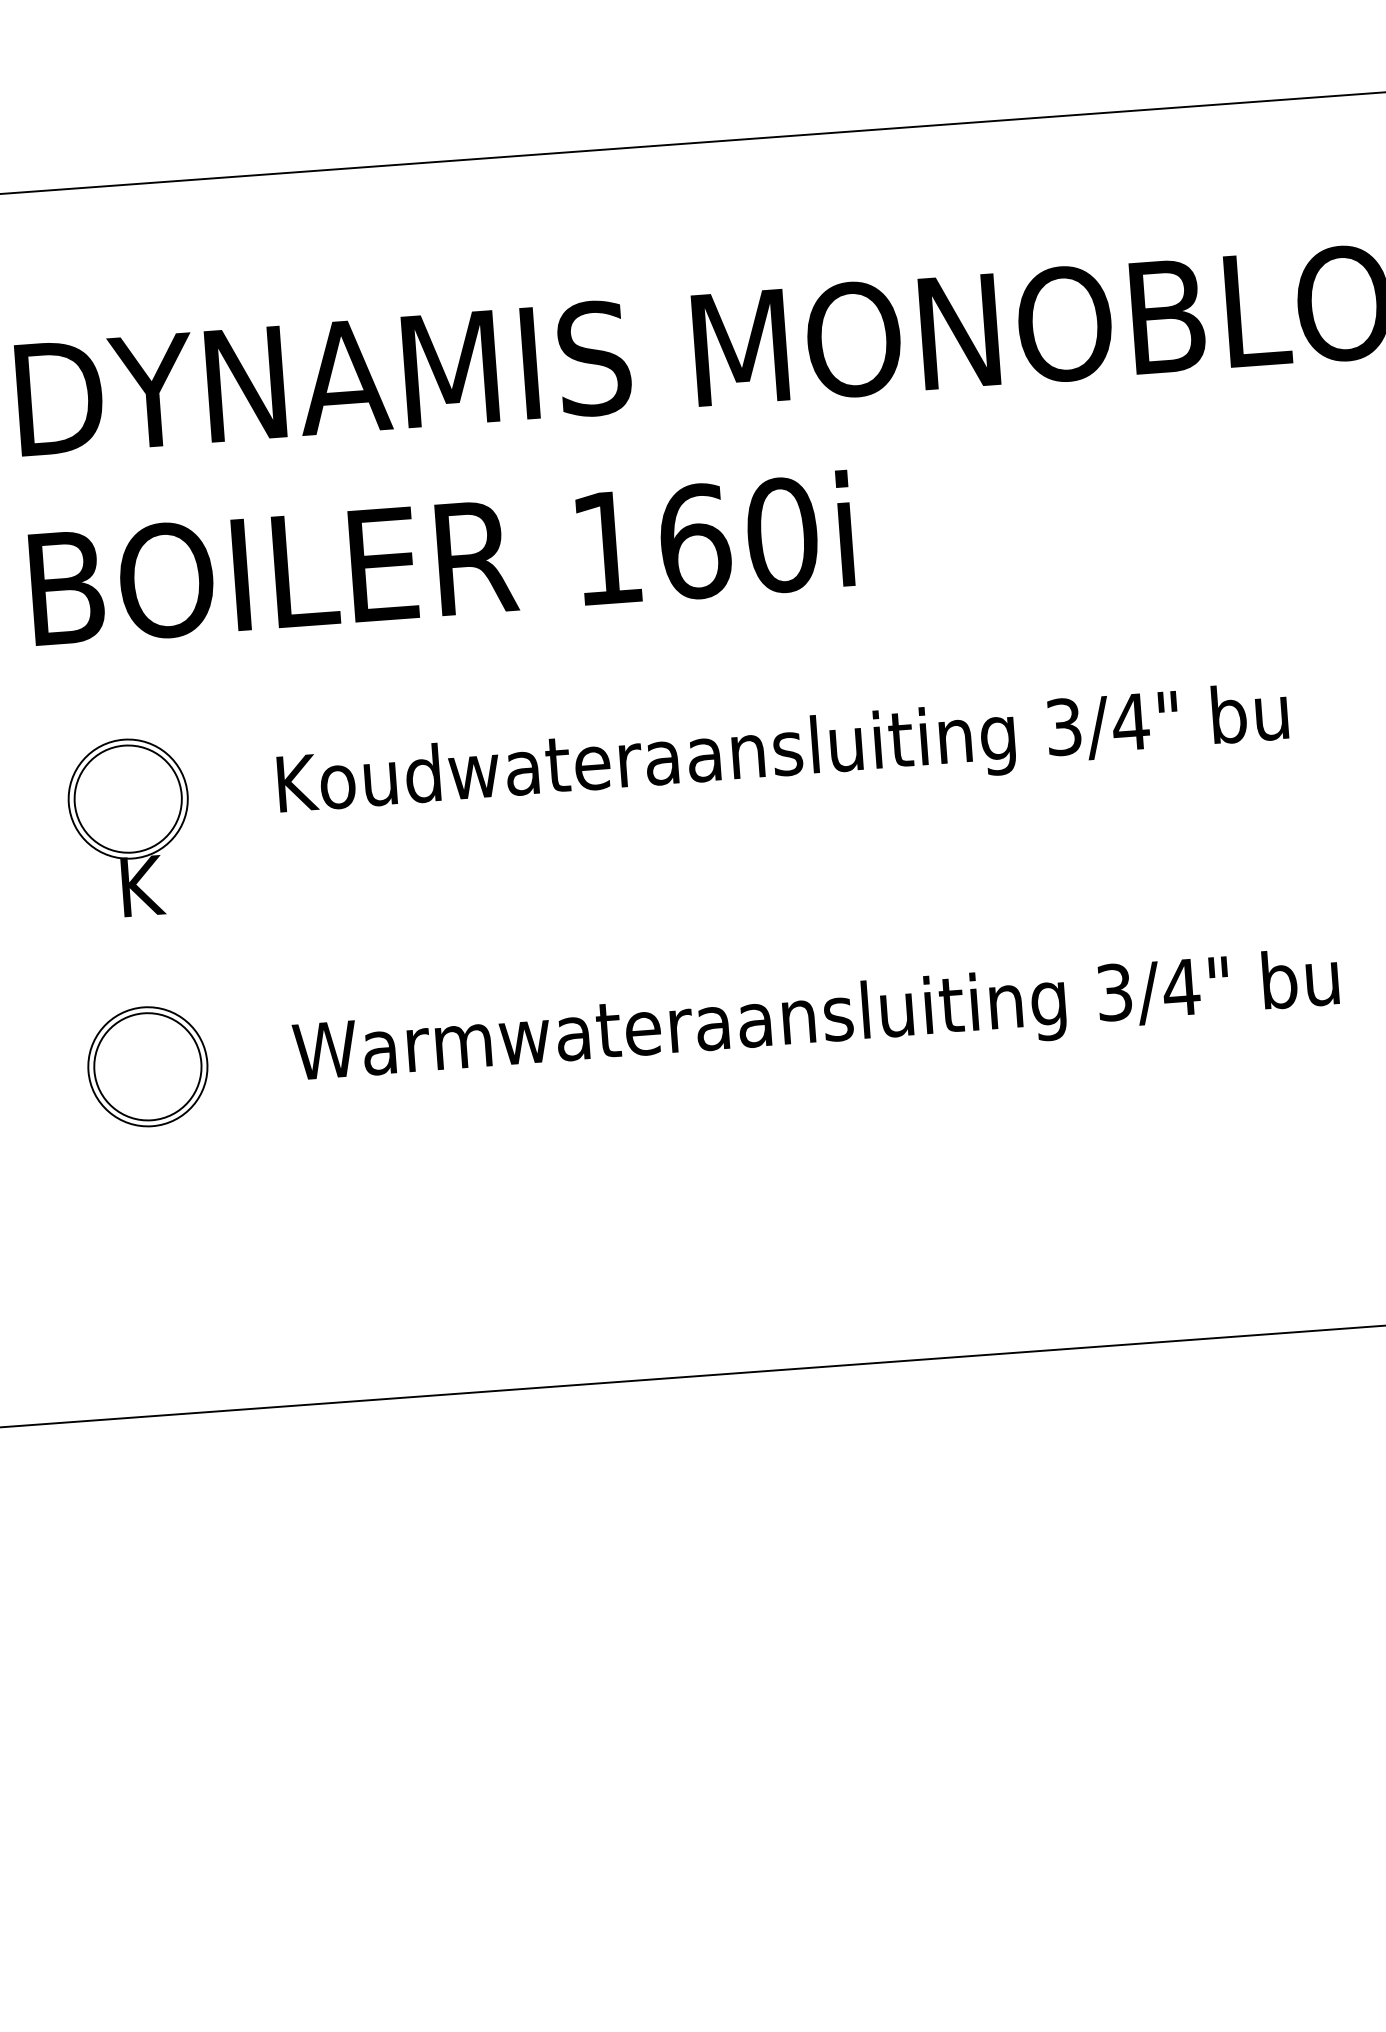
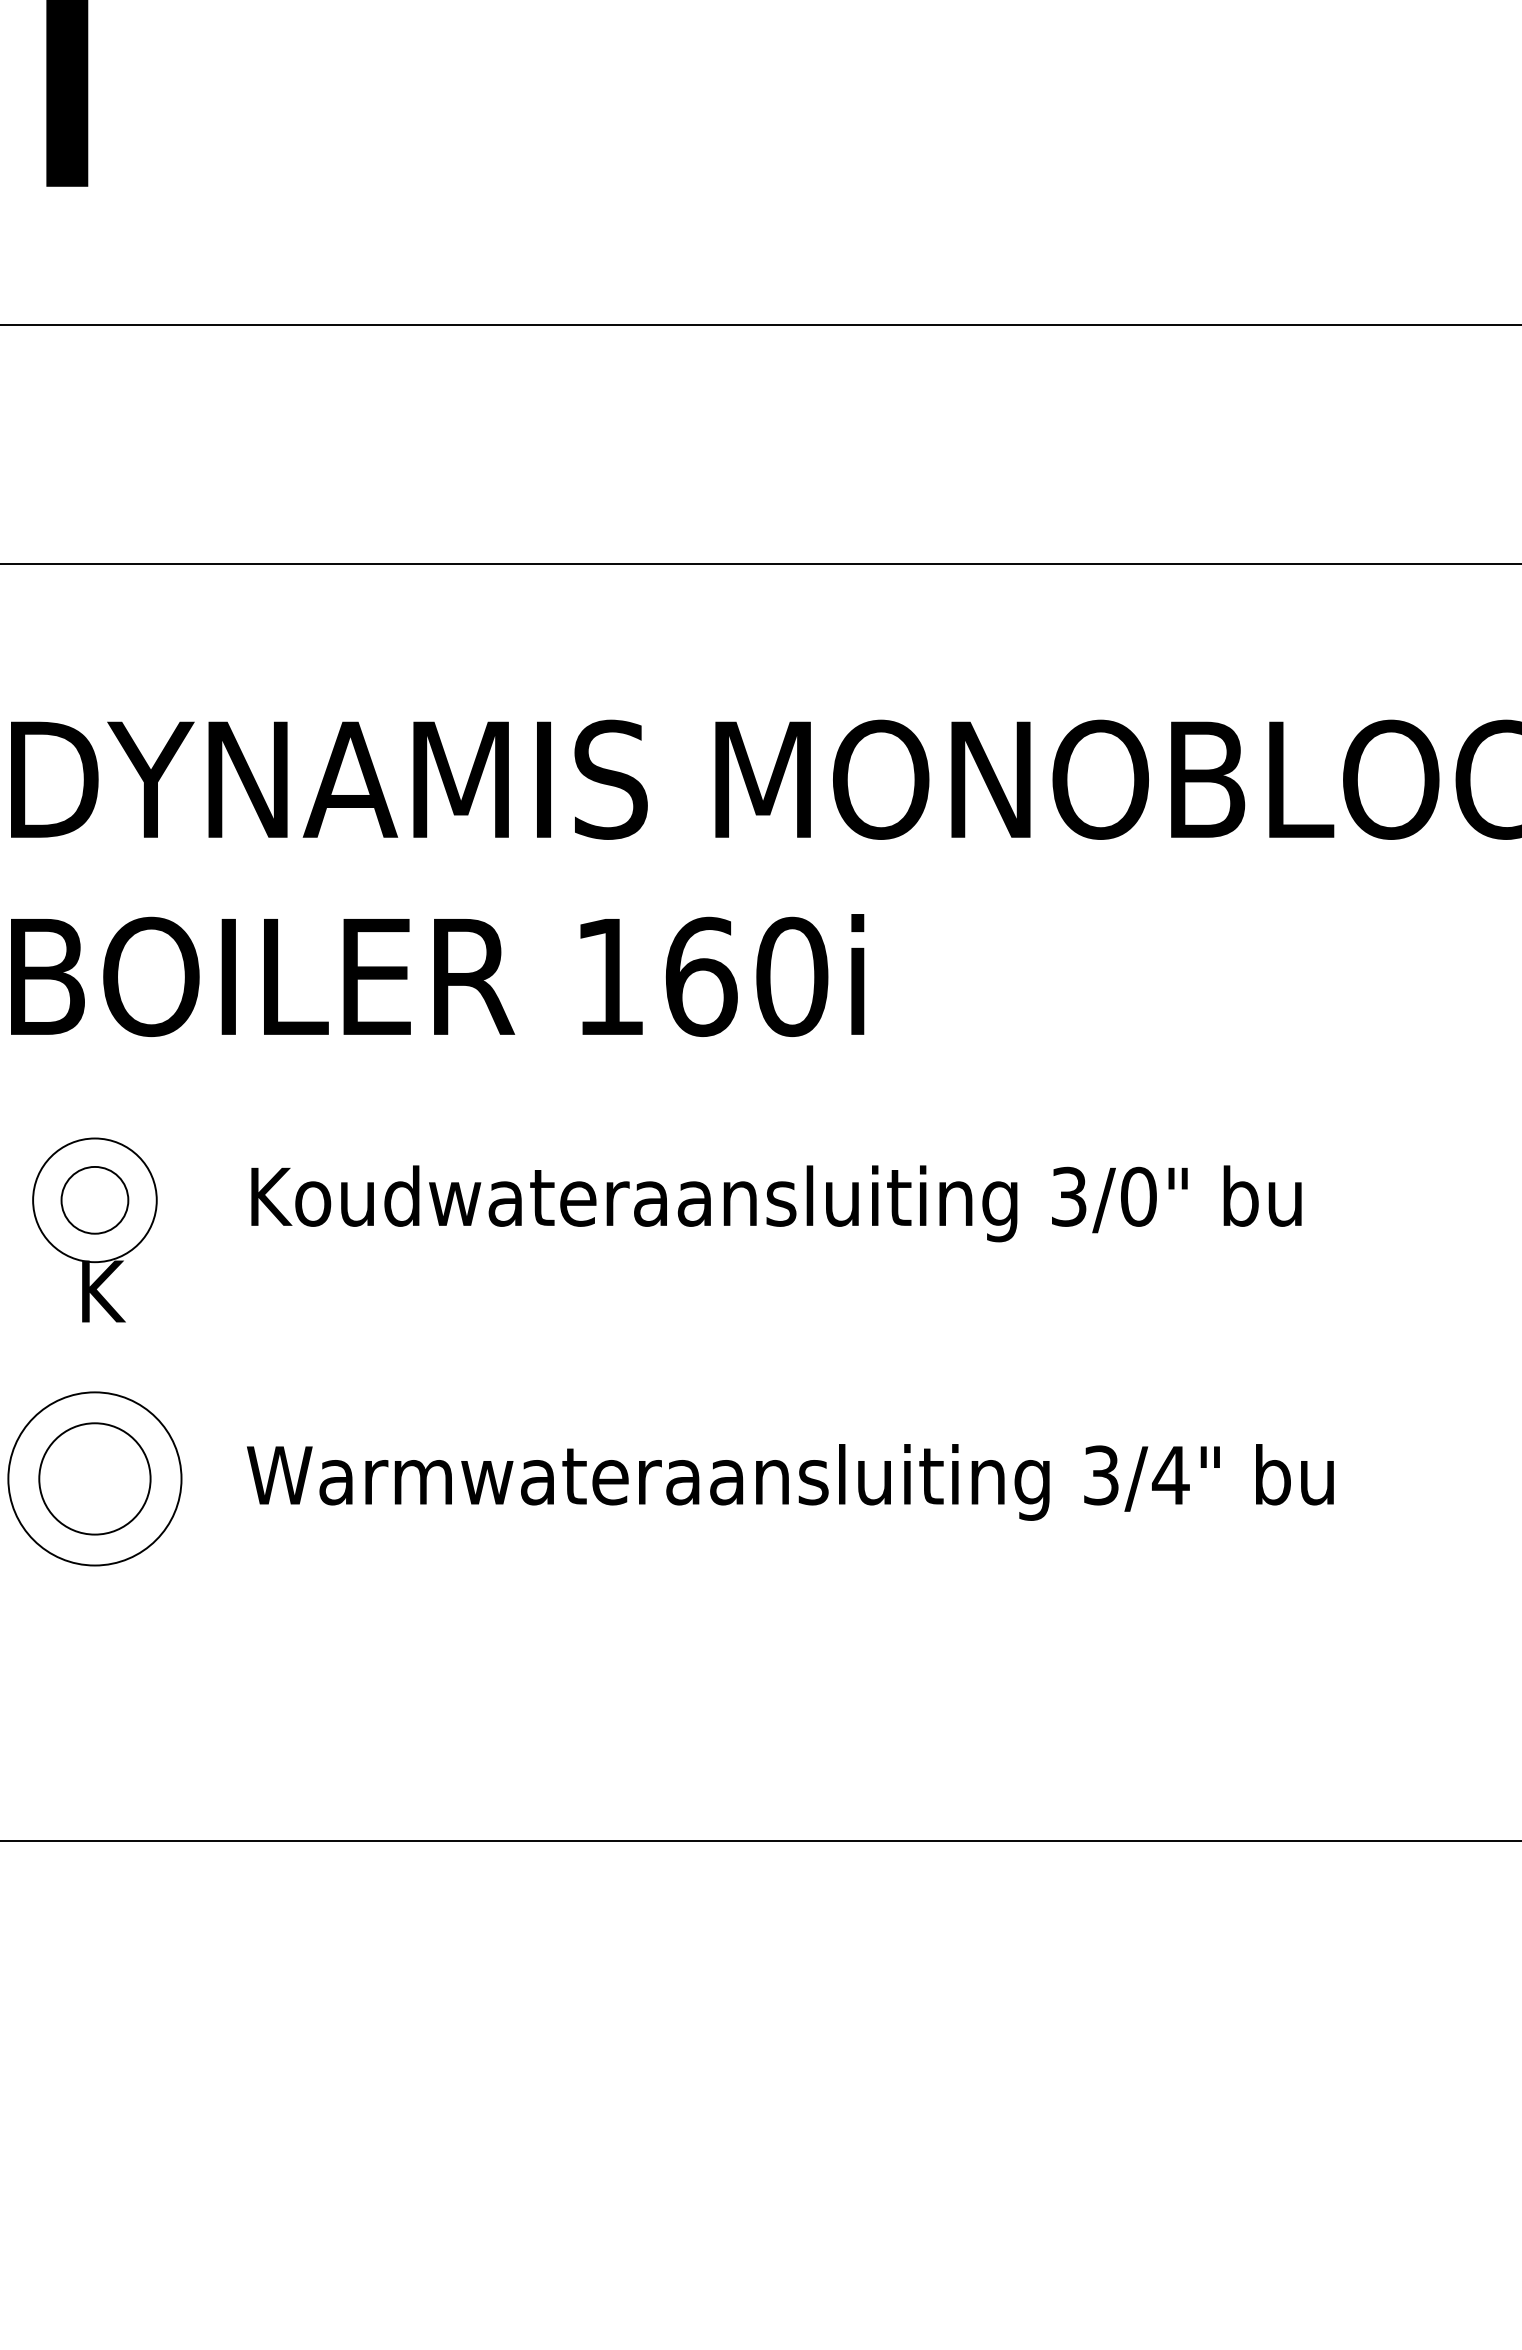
text: (1130, 721) -> (1138, 1196), 3/4" -> 3/0"
circle: (127, 799) -> (94, 1200), size x0.6
circle: (147, 1066) -> (94, 1478), size x1.4

